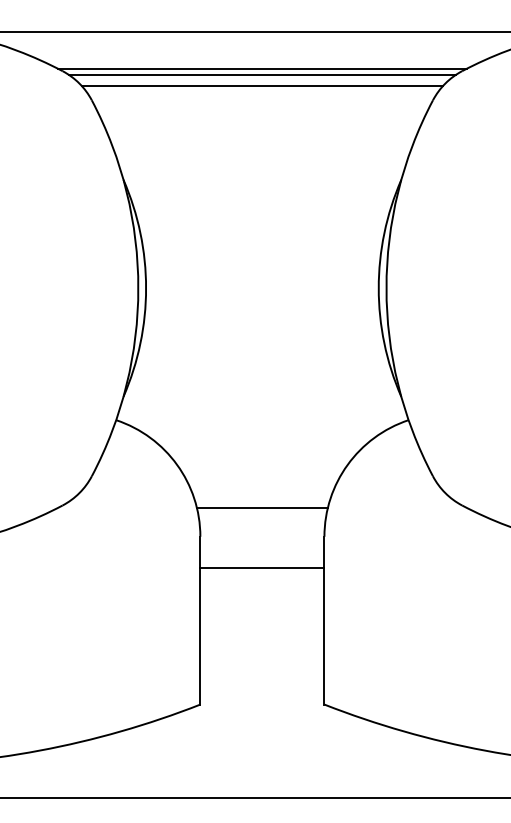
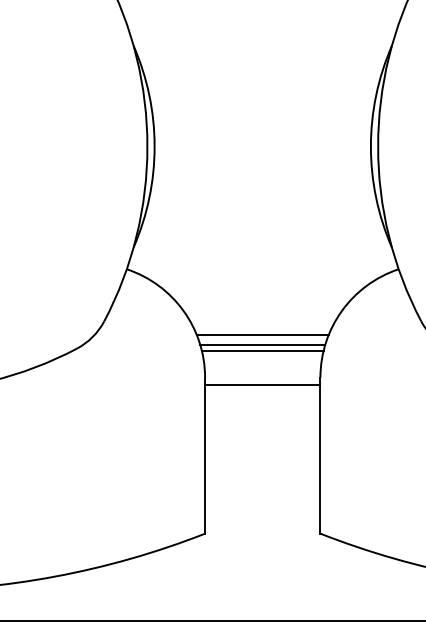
line: (262, 490) -> (262, 334), added
line: (262, 501) -> (262, 344), added
line: (262, 568) -> (262, 385), moved

